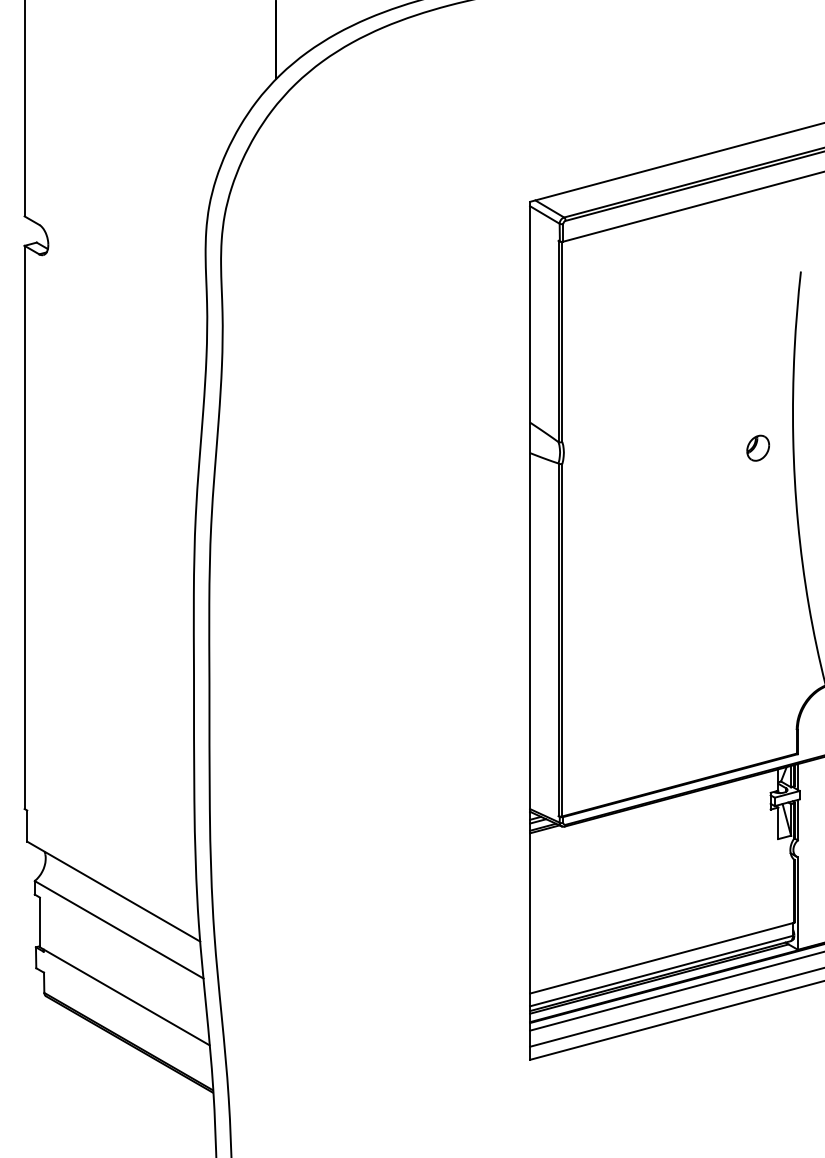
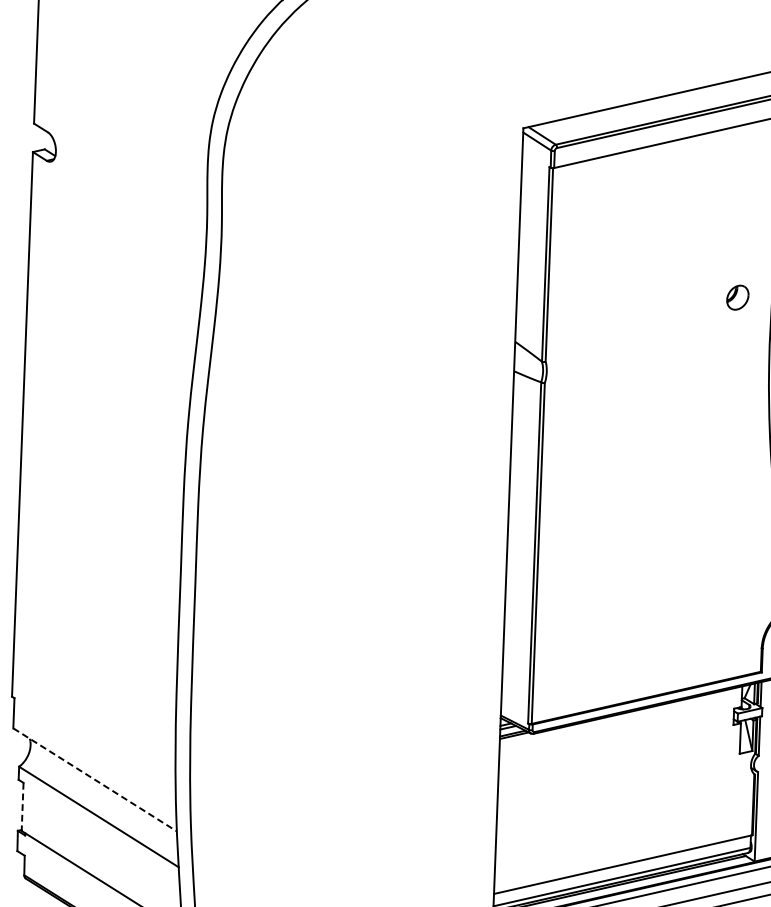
part: (758, 447) -> (738, 296), moved
line: (113, 891) -> (94, 779), solid -> dashed
line: (39, 922) -> (22, 807), solid -> dashed

